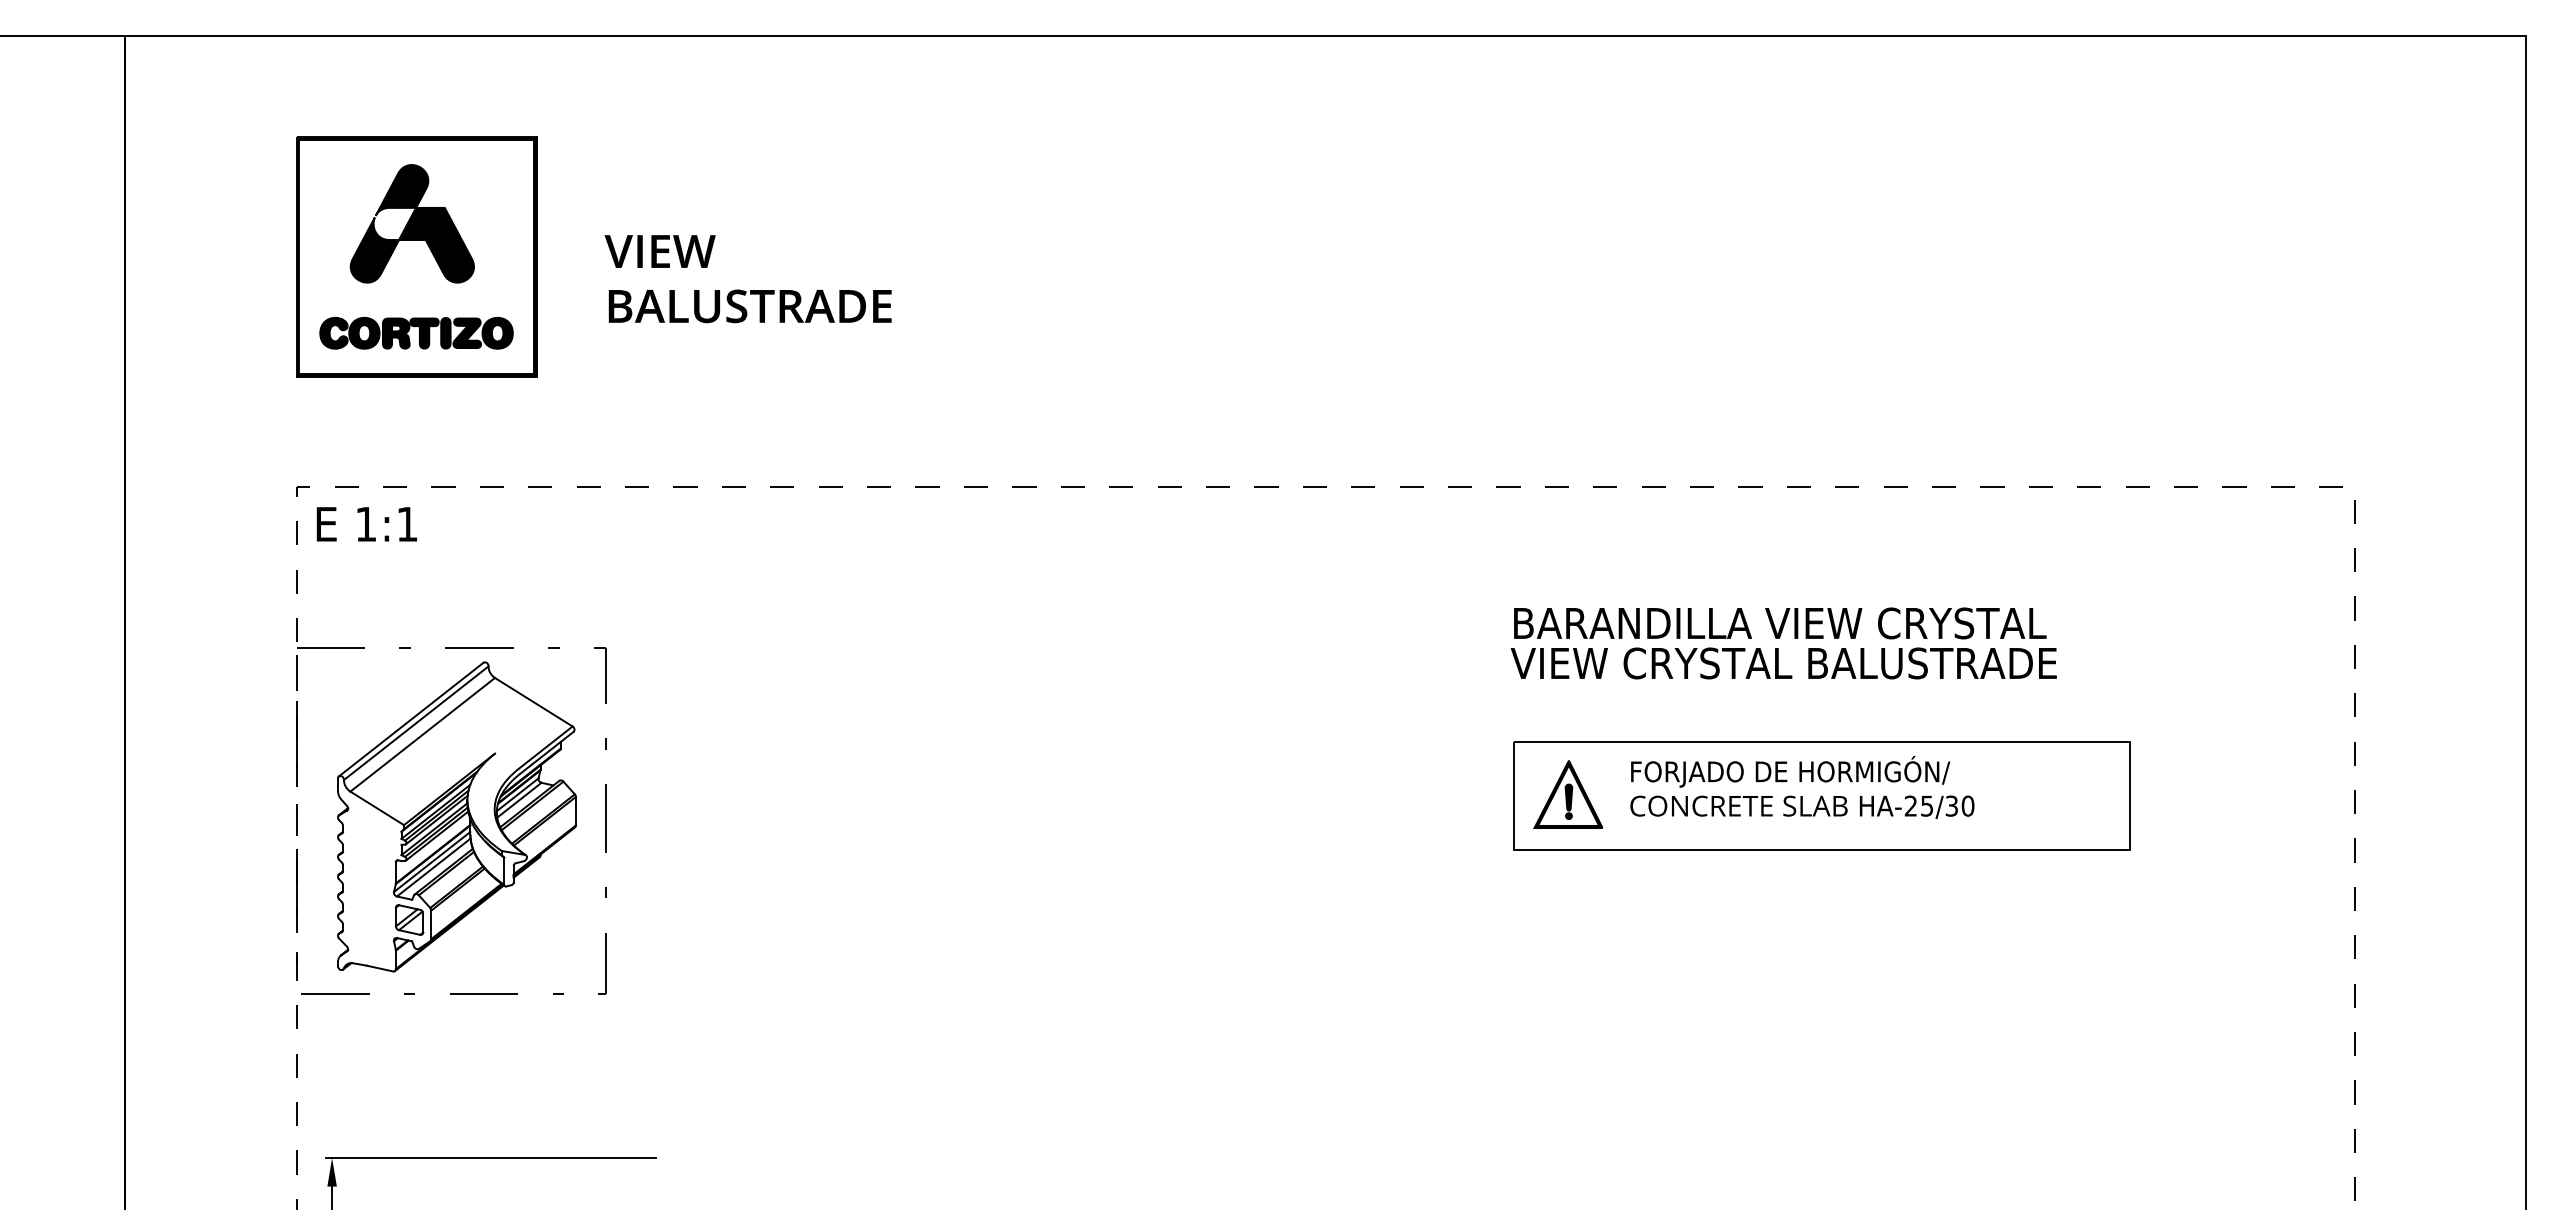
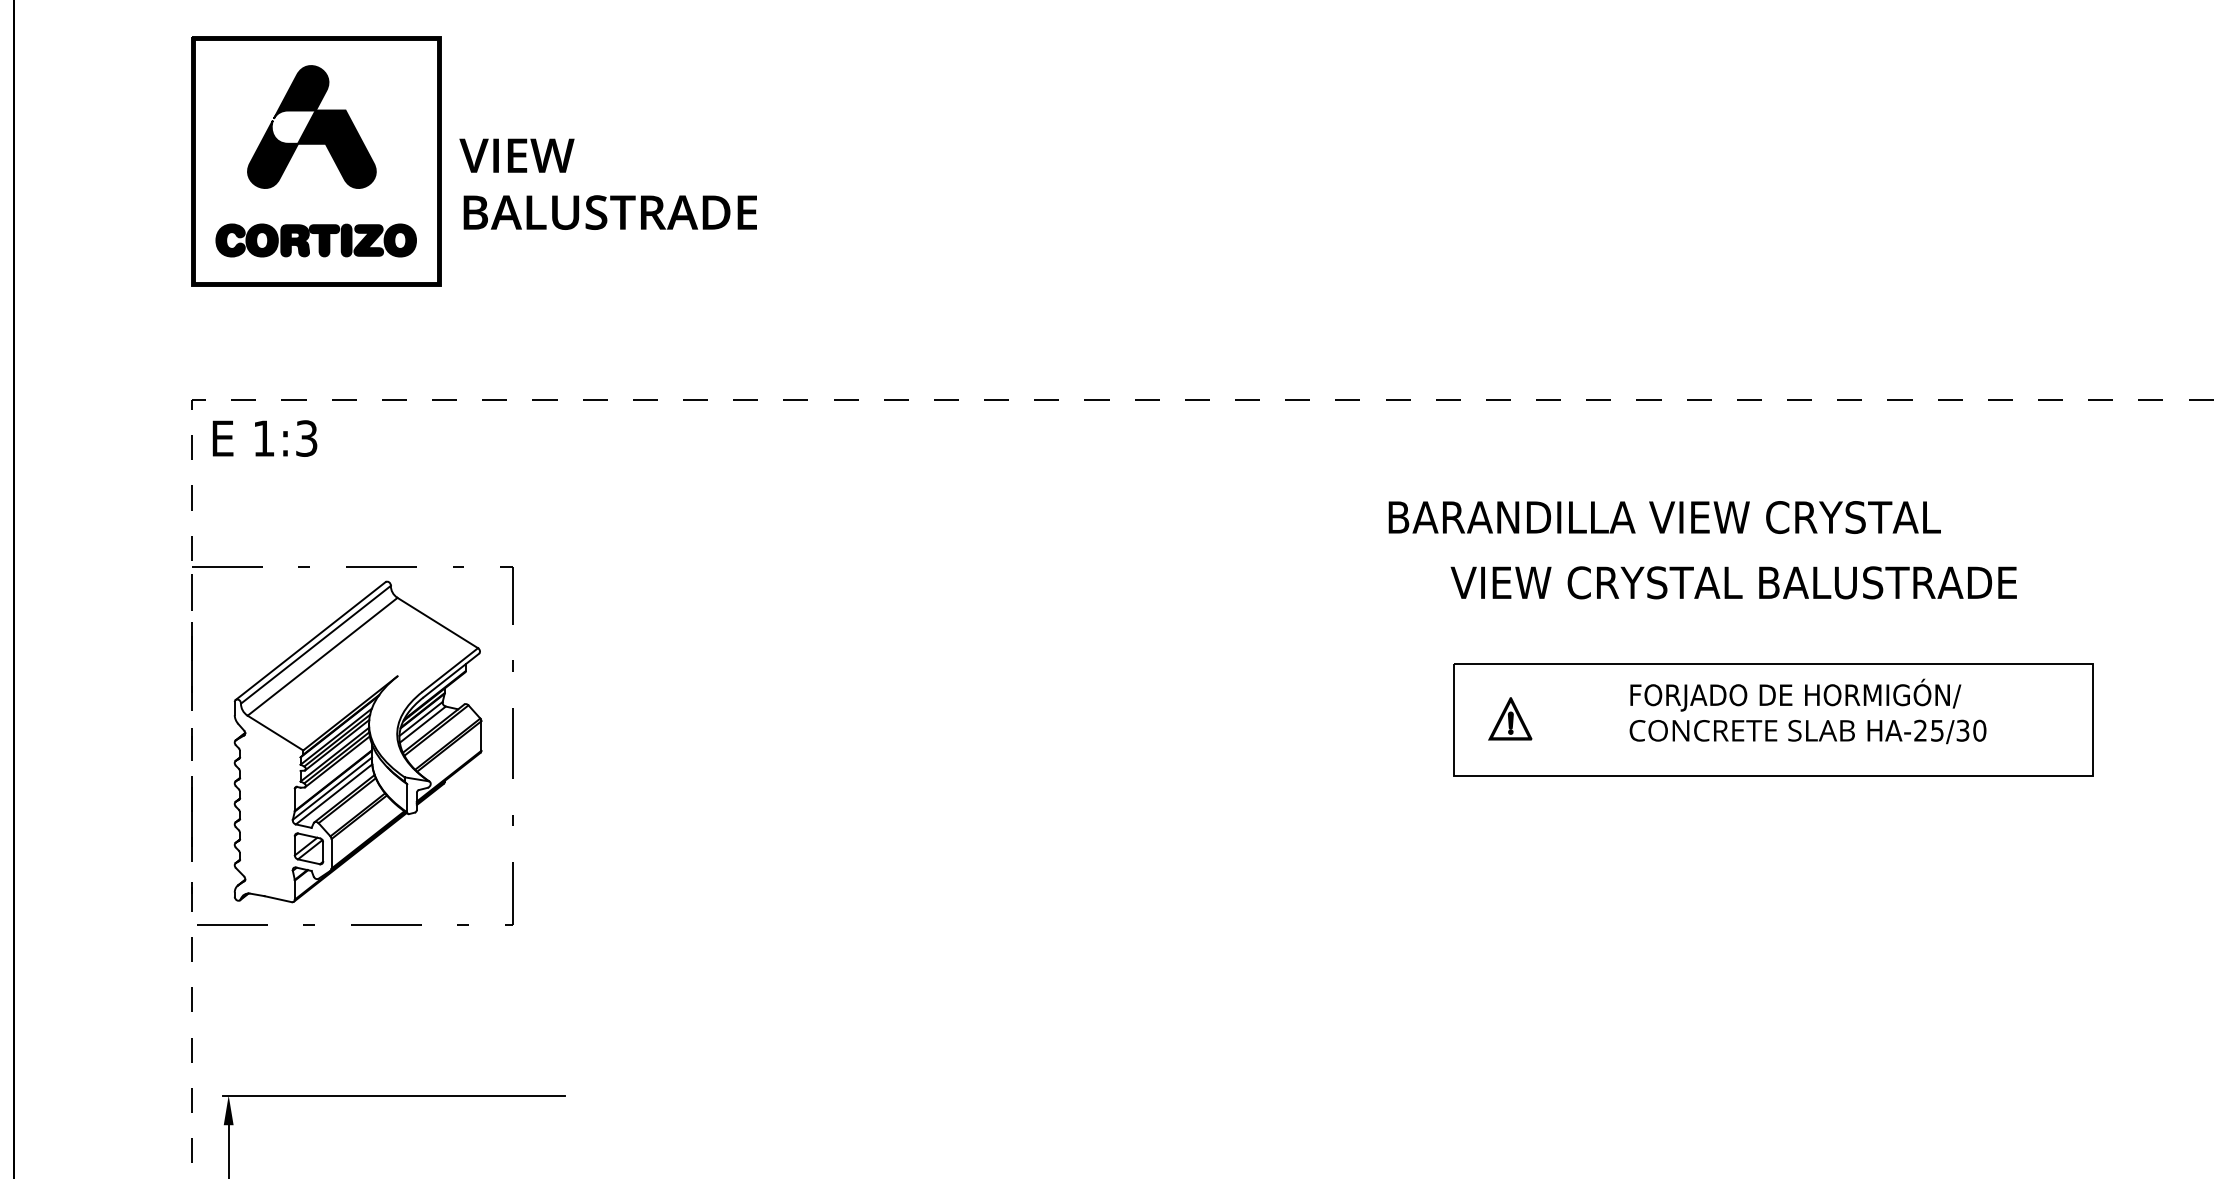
text: (747, 279) -> (607, 184), moved
text: (407, 524) -> (306, 438), 1:1 -> 1:3
text: (1780, 623) -> (1665, 517), moved
text: (1802, 787) -> (1808, 711), moved
part: (1568, 794) -> (1510, 718), size x0.6

